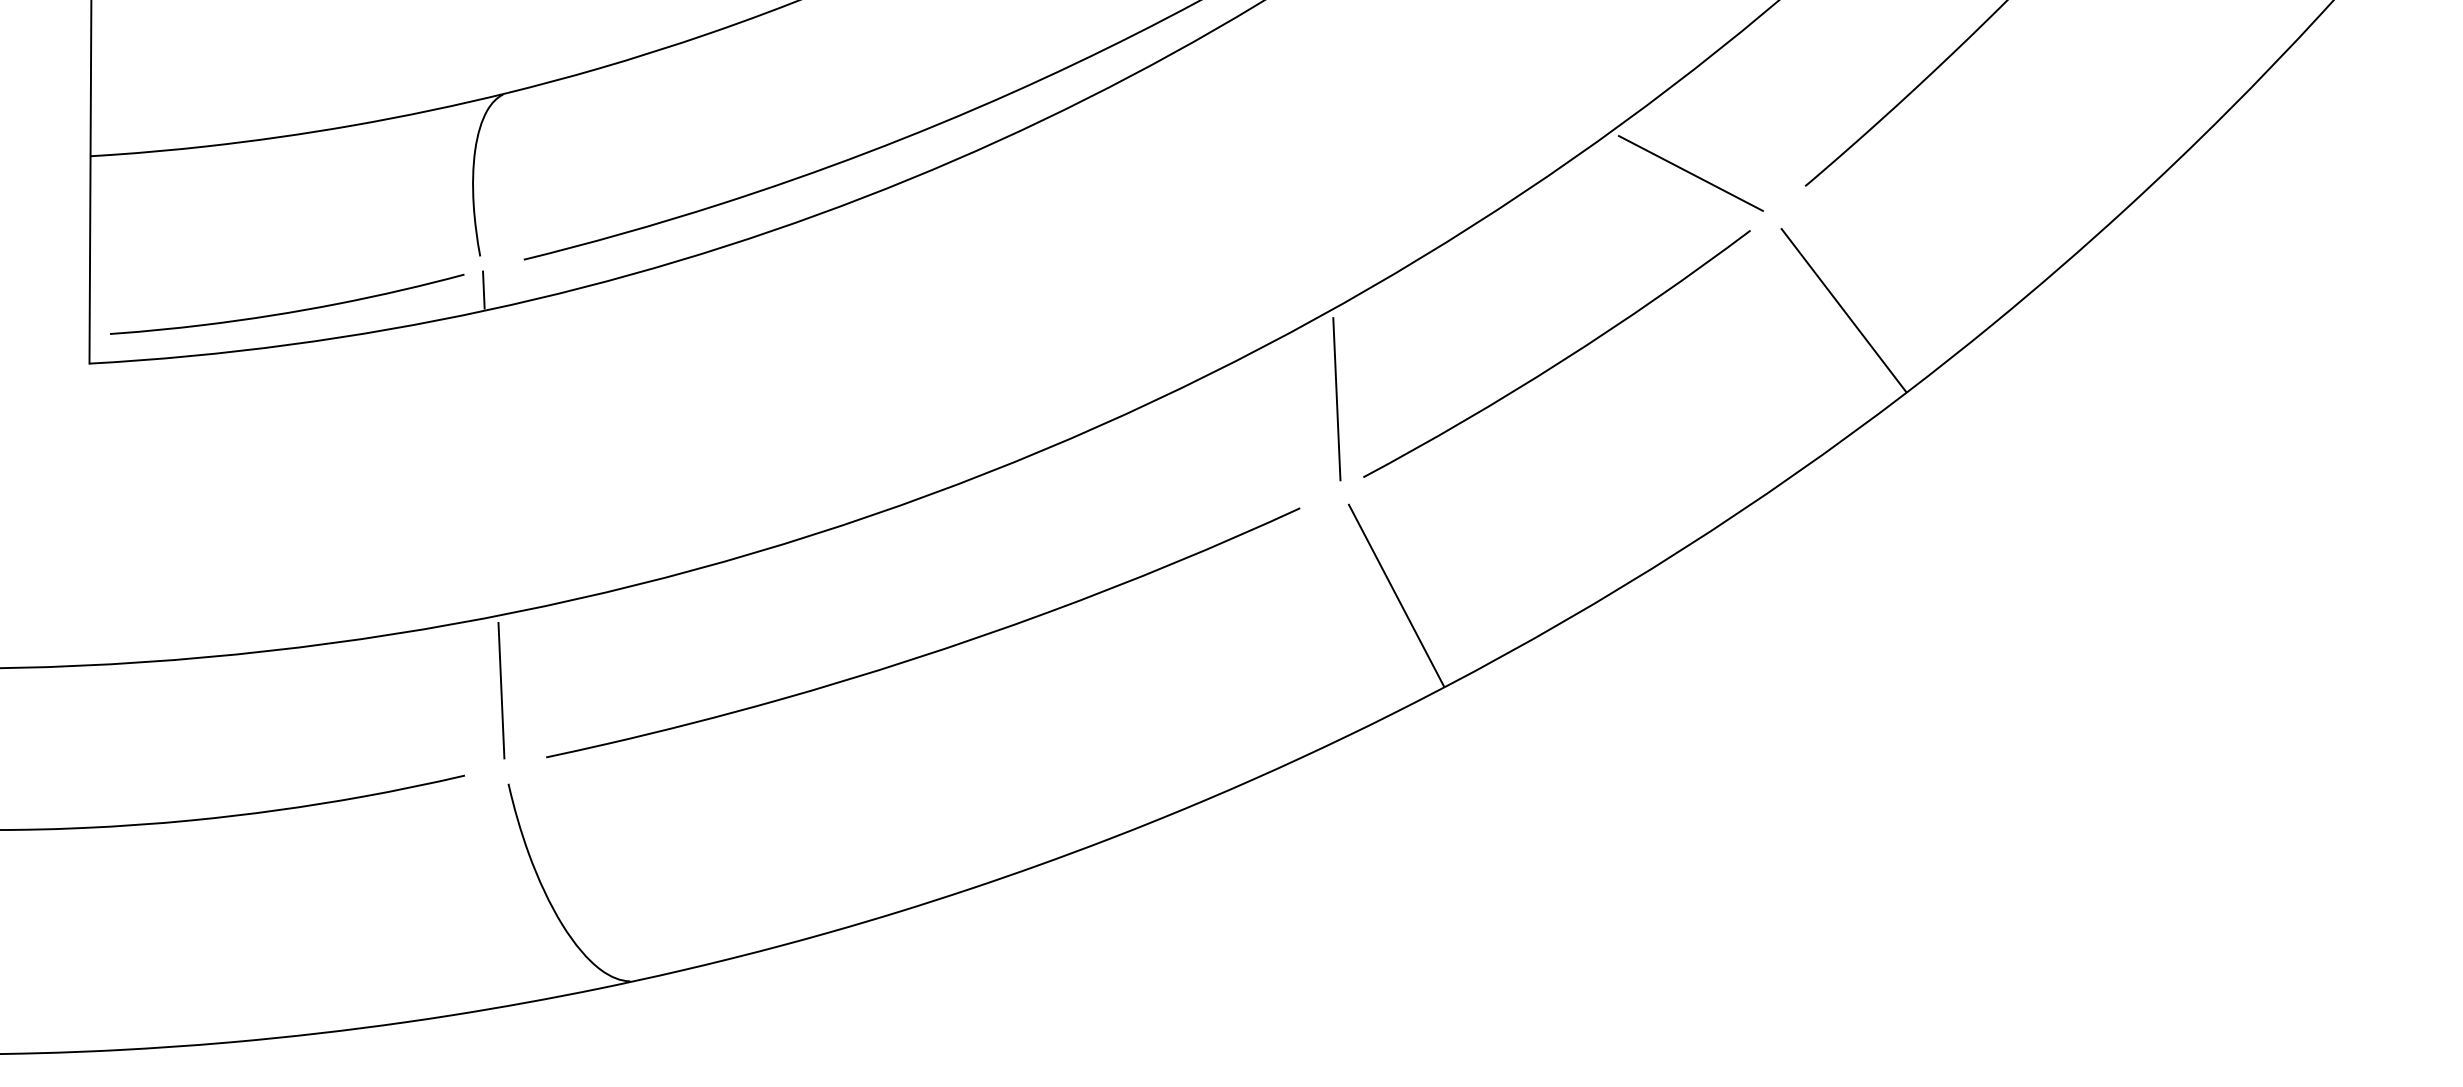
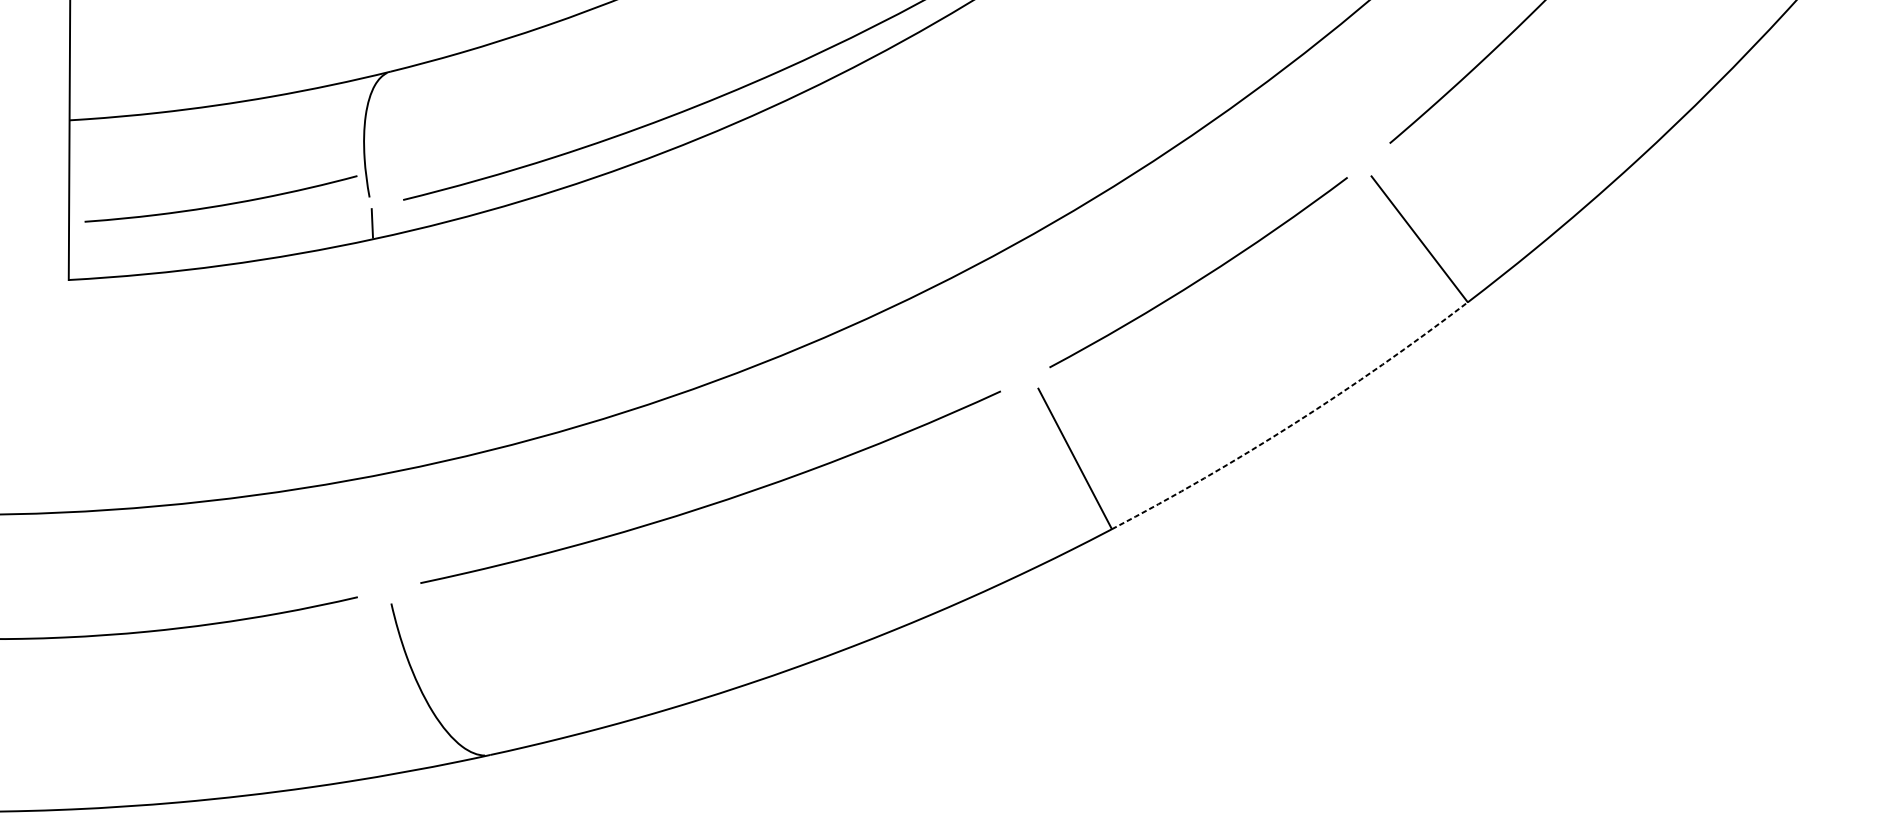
line: (1690, 173) -> (1301, 133), removed
curve: (289, 311) -> (222, 204), moved
line: (1336, 399) -> (1028, 307), removed
arc: (1681, 549) -> (1294, 423), solid -> dashed
line: (501, 690) -> (385, 531), removed

